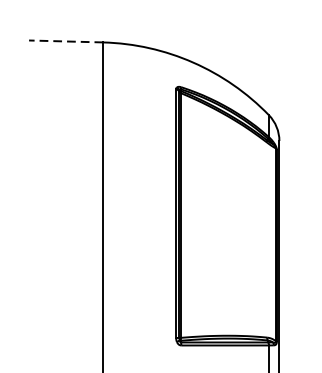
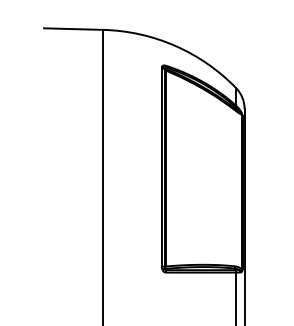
line: (65, 41) -> (73, 29), dashed -> solid

